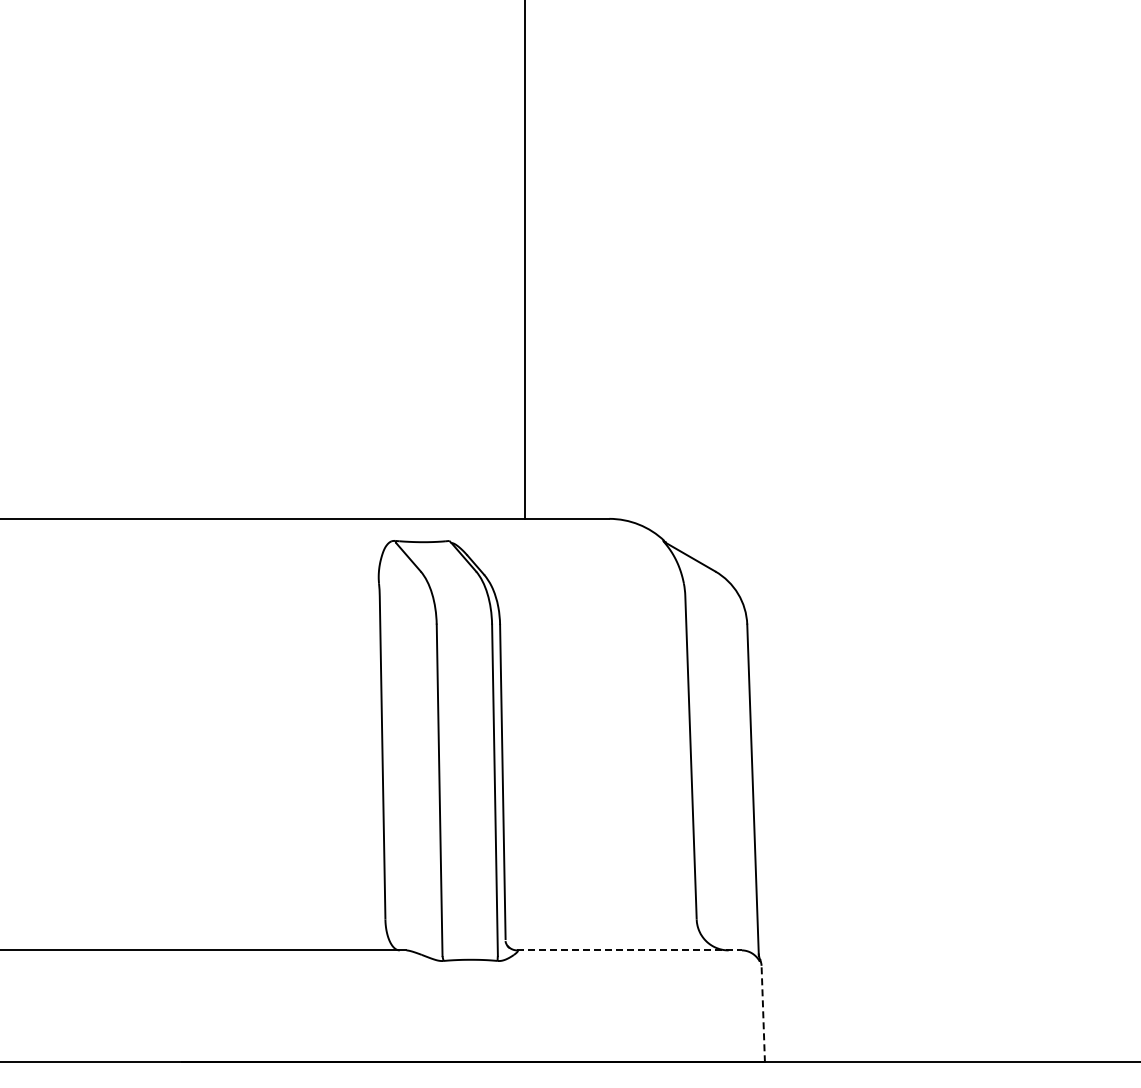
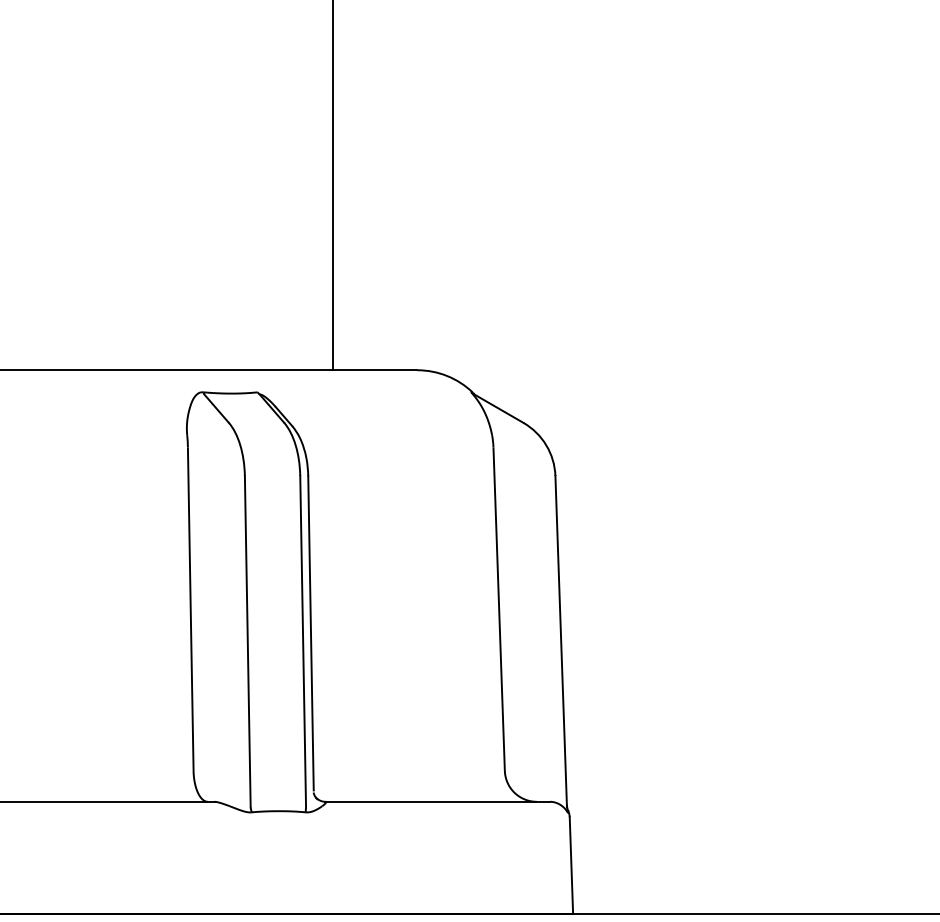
line: (630, 950) -> (438, 801), dashed -> solid
line: (763, 1013) -> (571, 864), dashed -> solid

